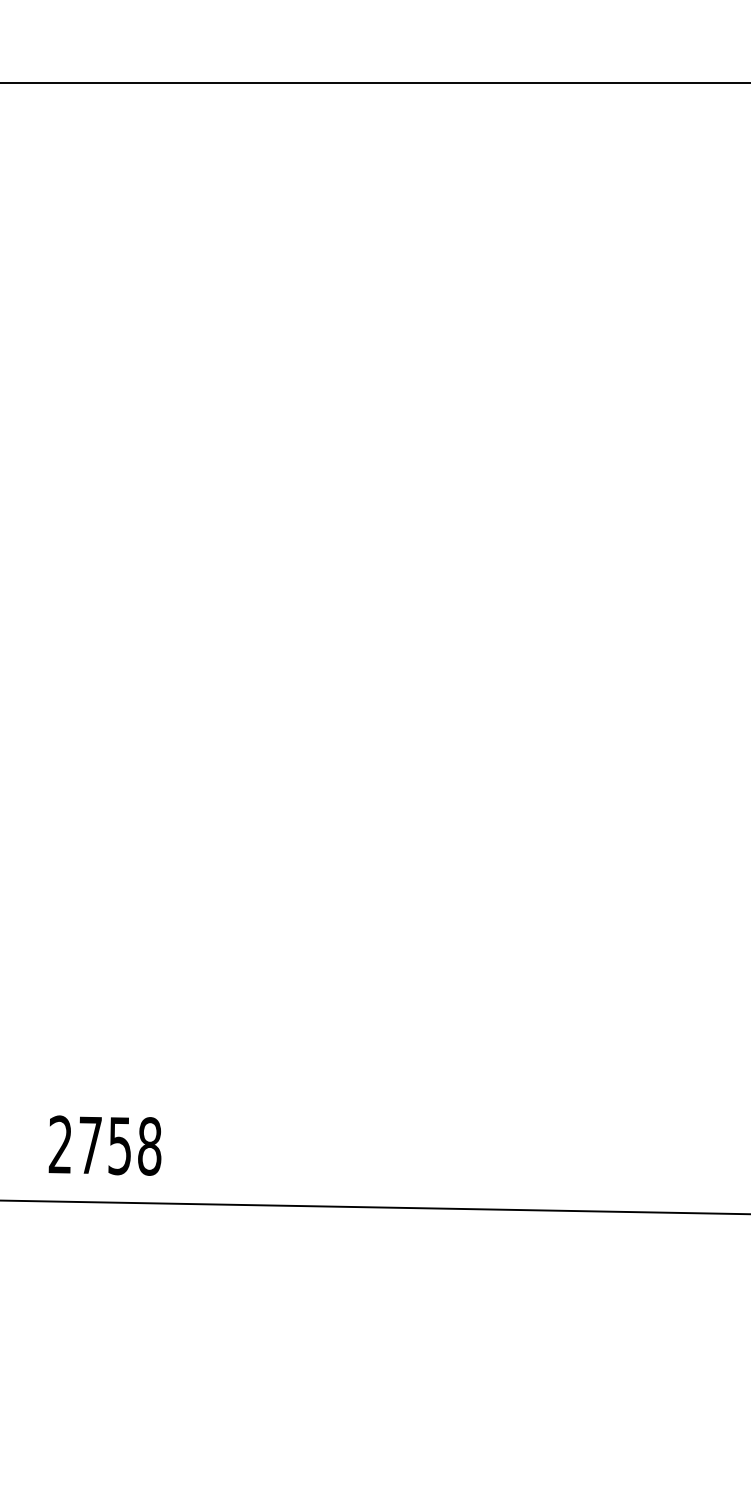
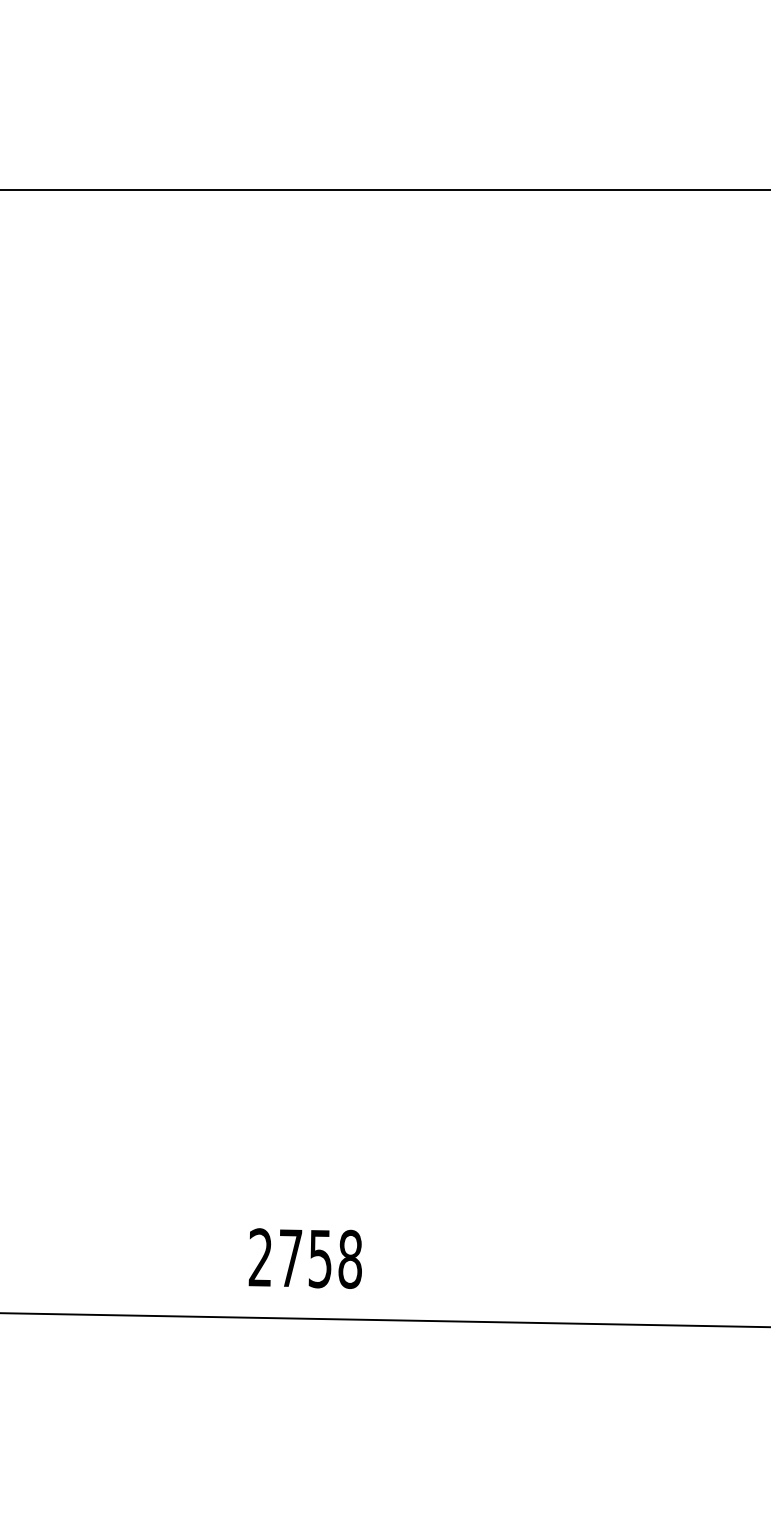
text: (104, 1145) -> (304, 1258), moved

